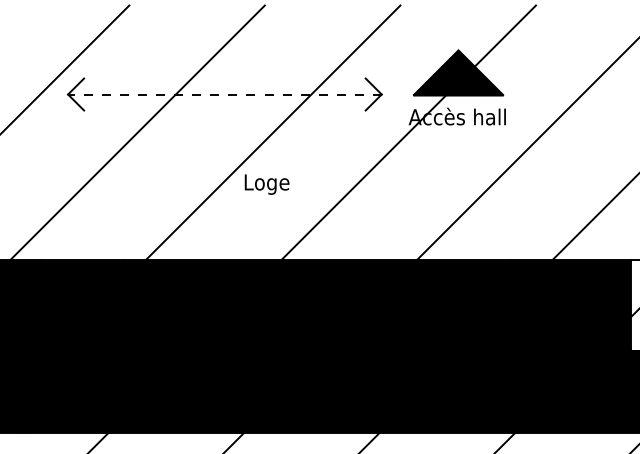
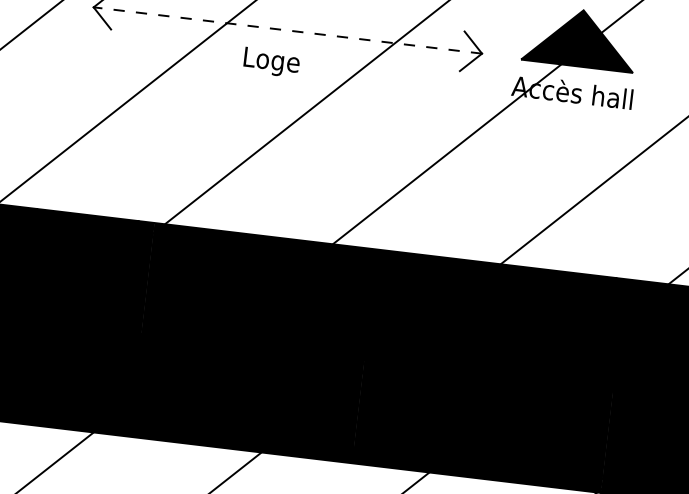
text: (266, 184) -> (270, 62), moved

